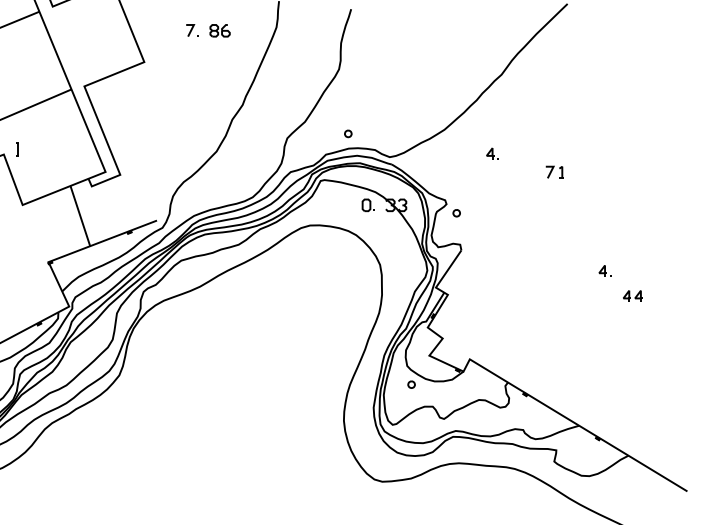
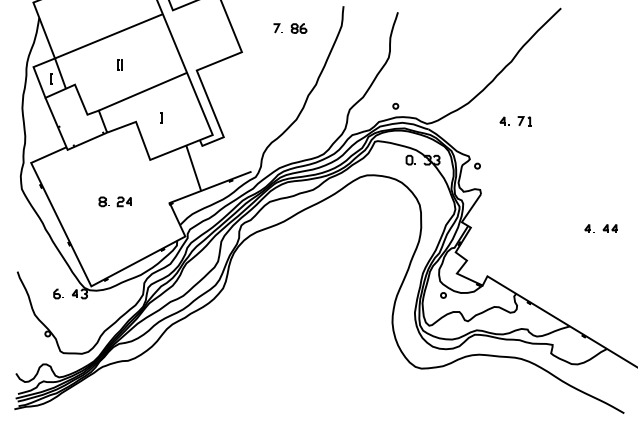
line: (17, 148) -> (161, 117), moved
part: (554, 172) -> (524, 121), moved
part: (605, 270) -> (589, 228), moved

